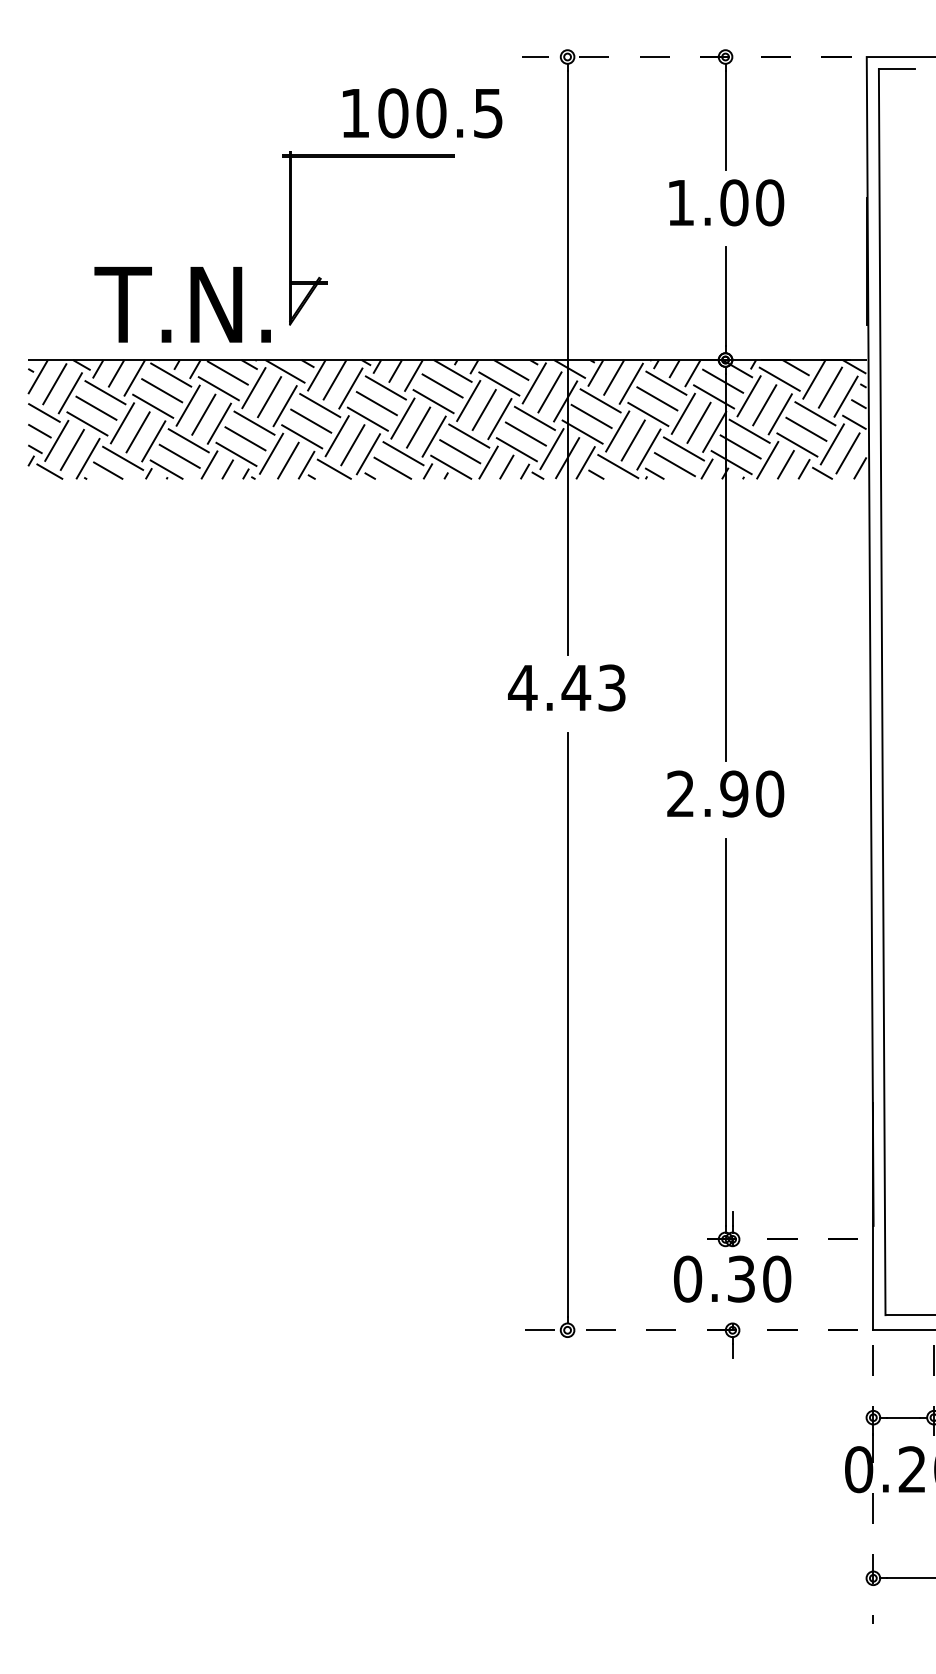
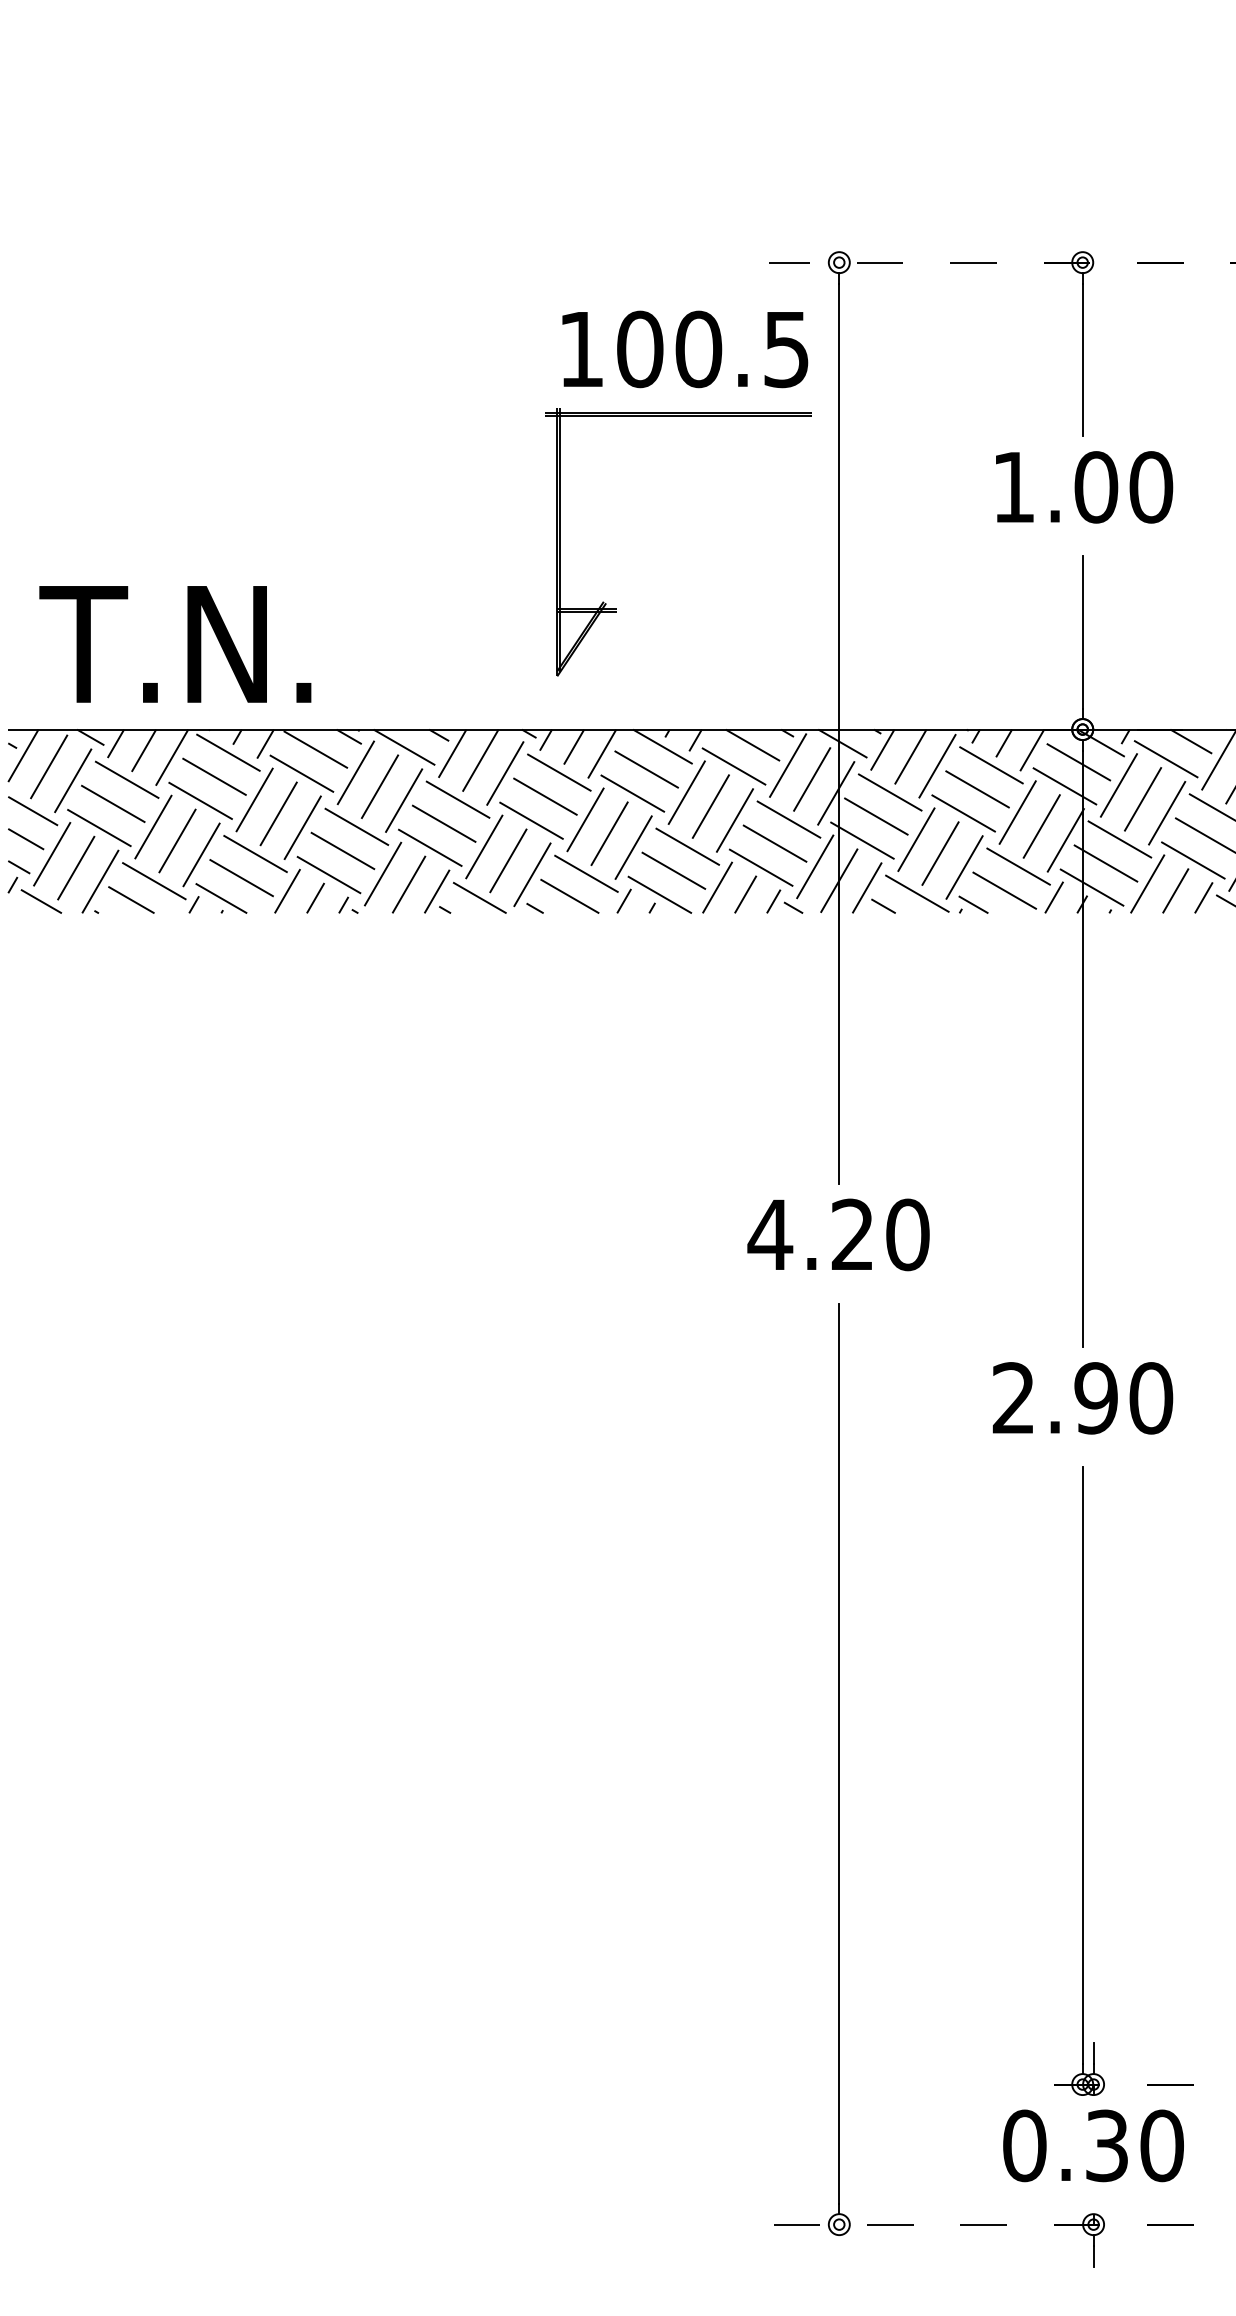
text: (422, 113) -> (685, 349), moved
part: (327, 281) -> (615, 608), moved
text: (182, 304) -> (175, 643), moved
text: (593, 687) -> (879, 1234), 4.43 -> 4.20

